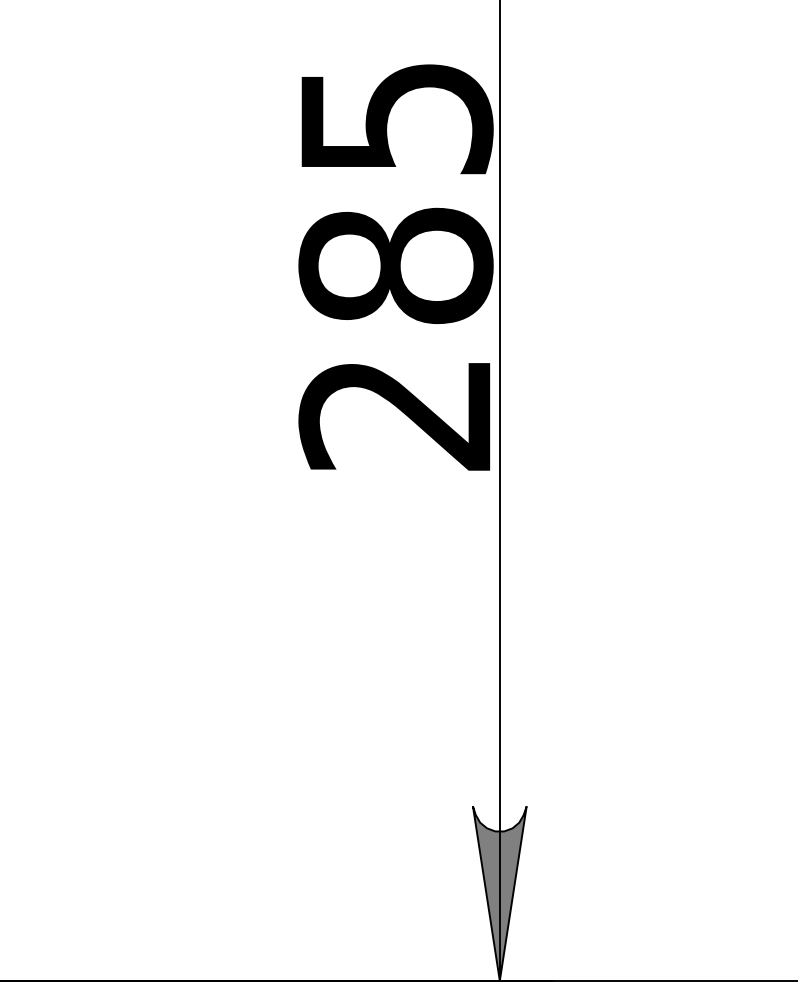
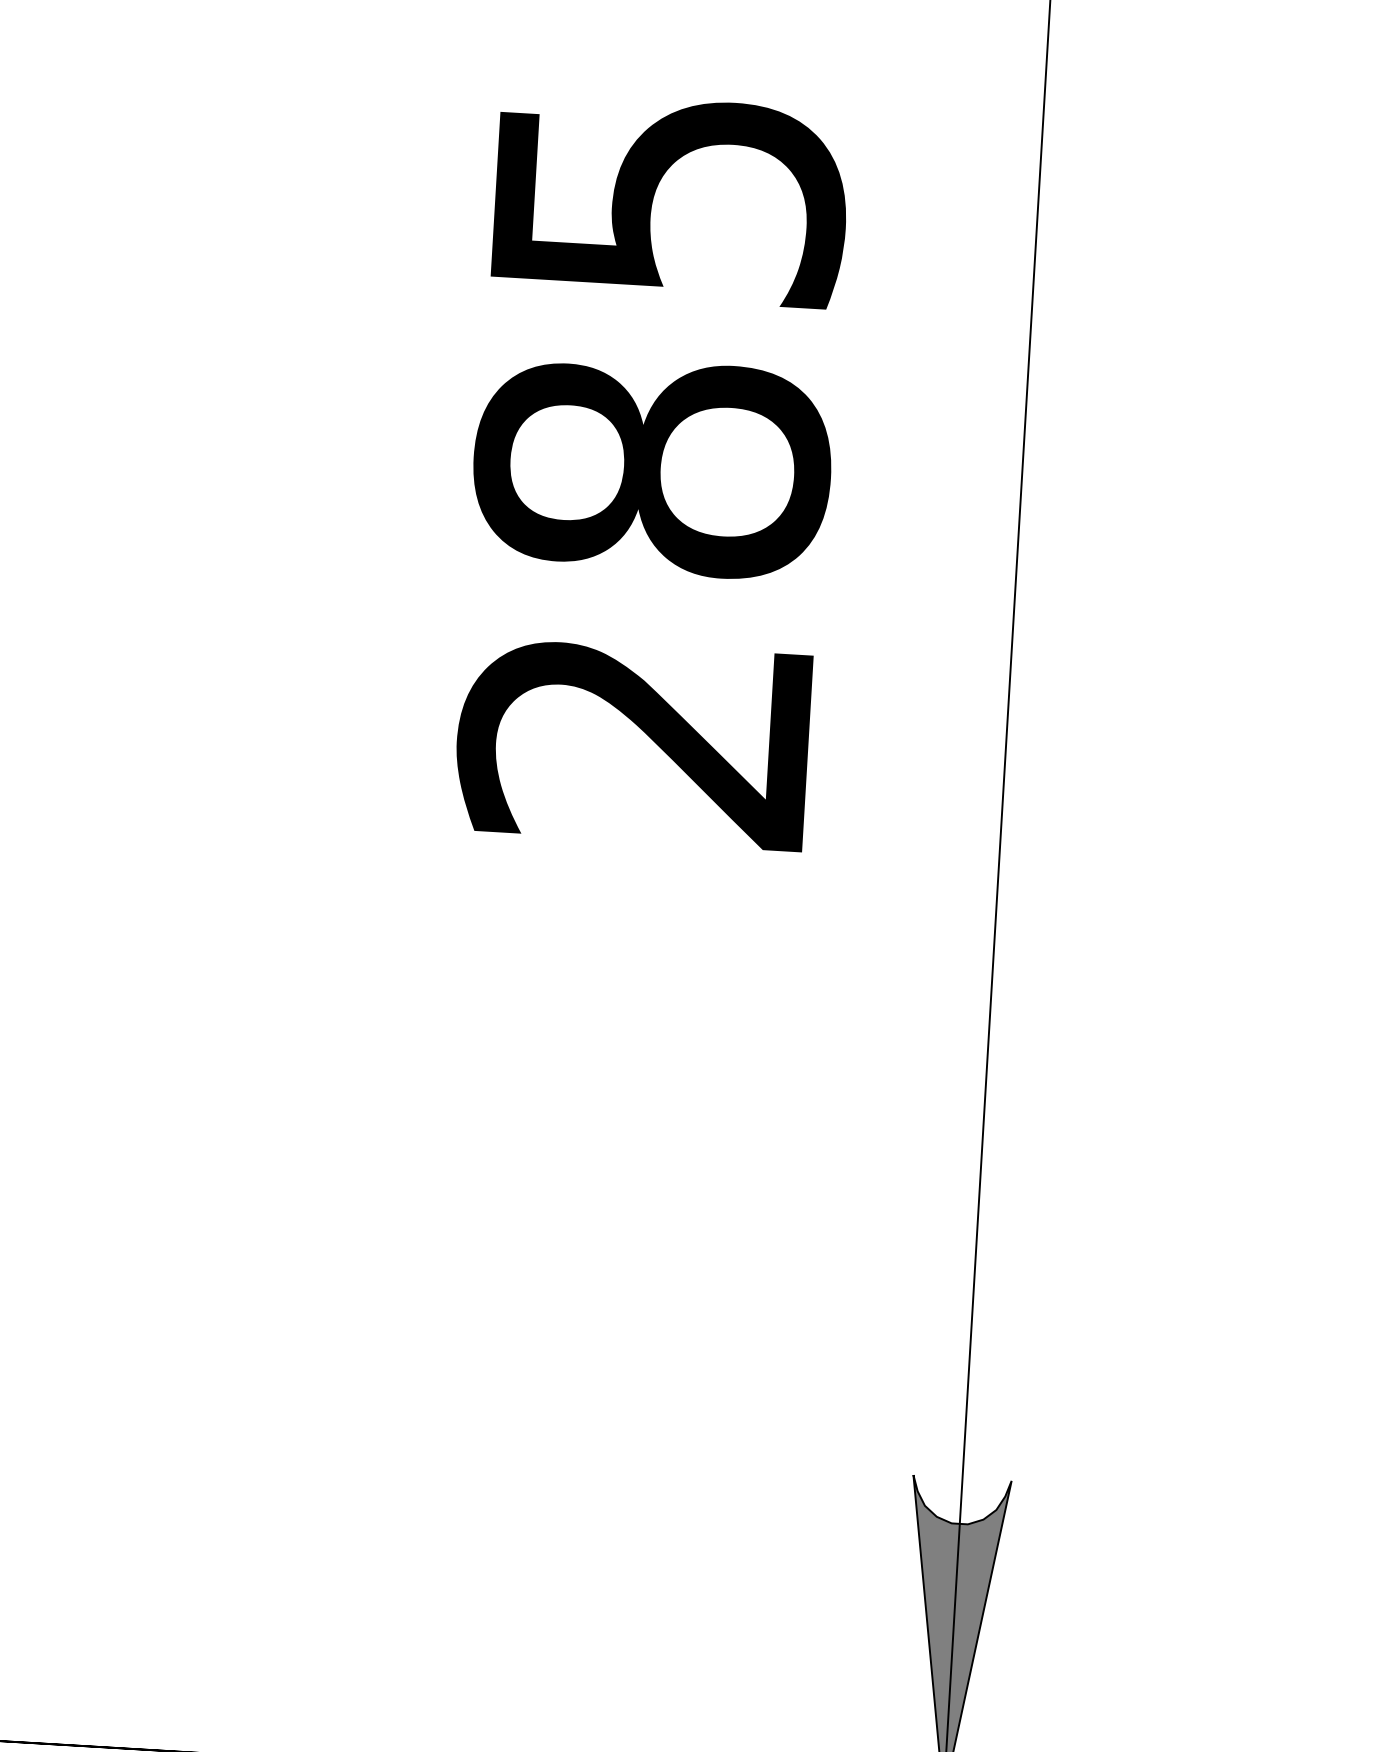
text: (395, 267) -> (651, 470), moved

